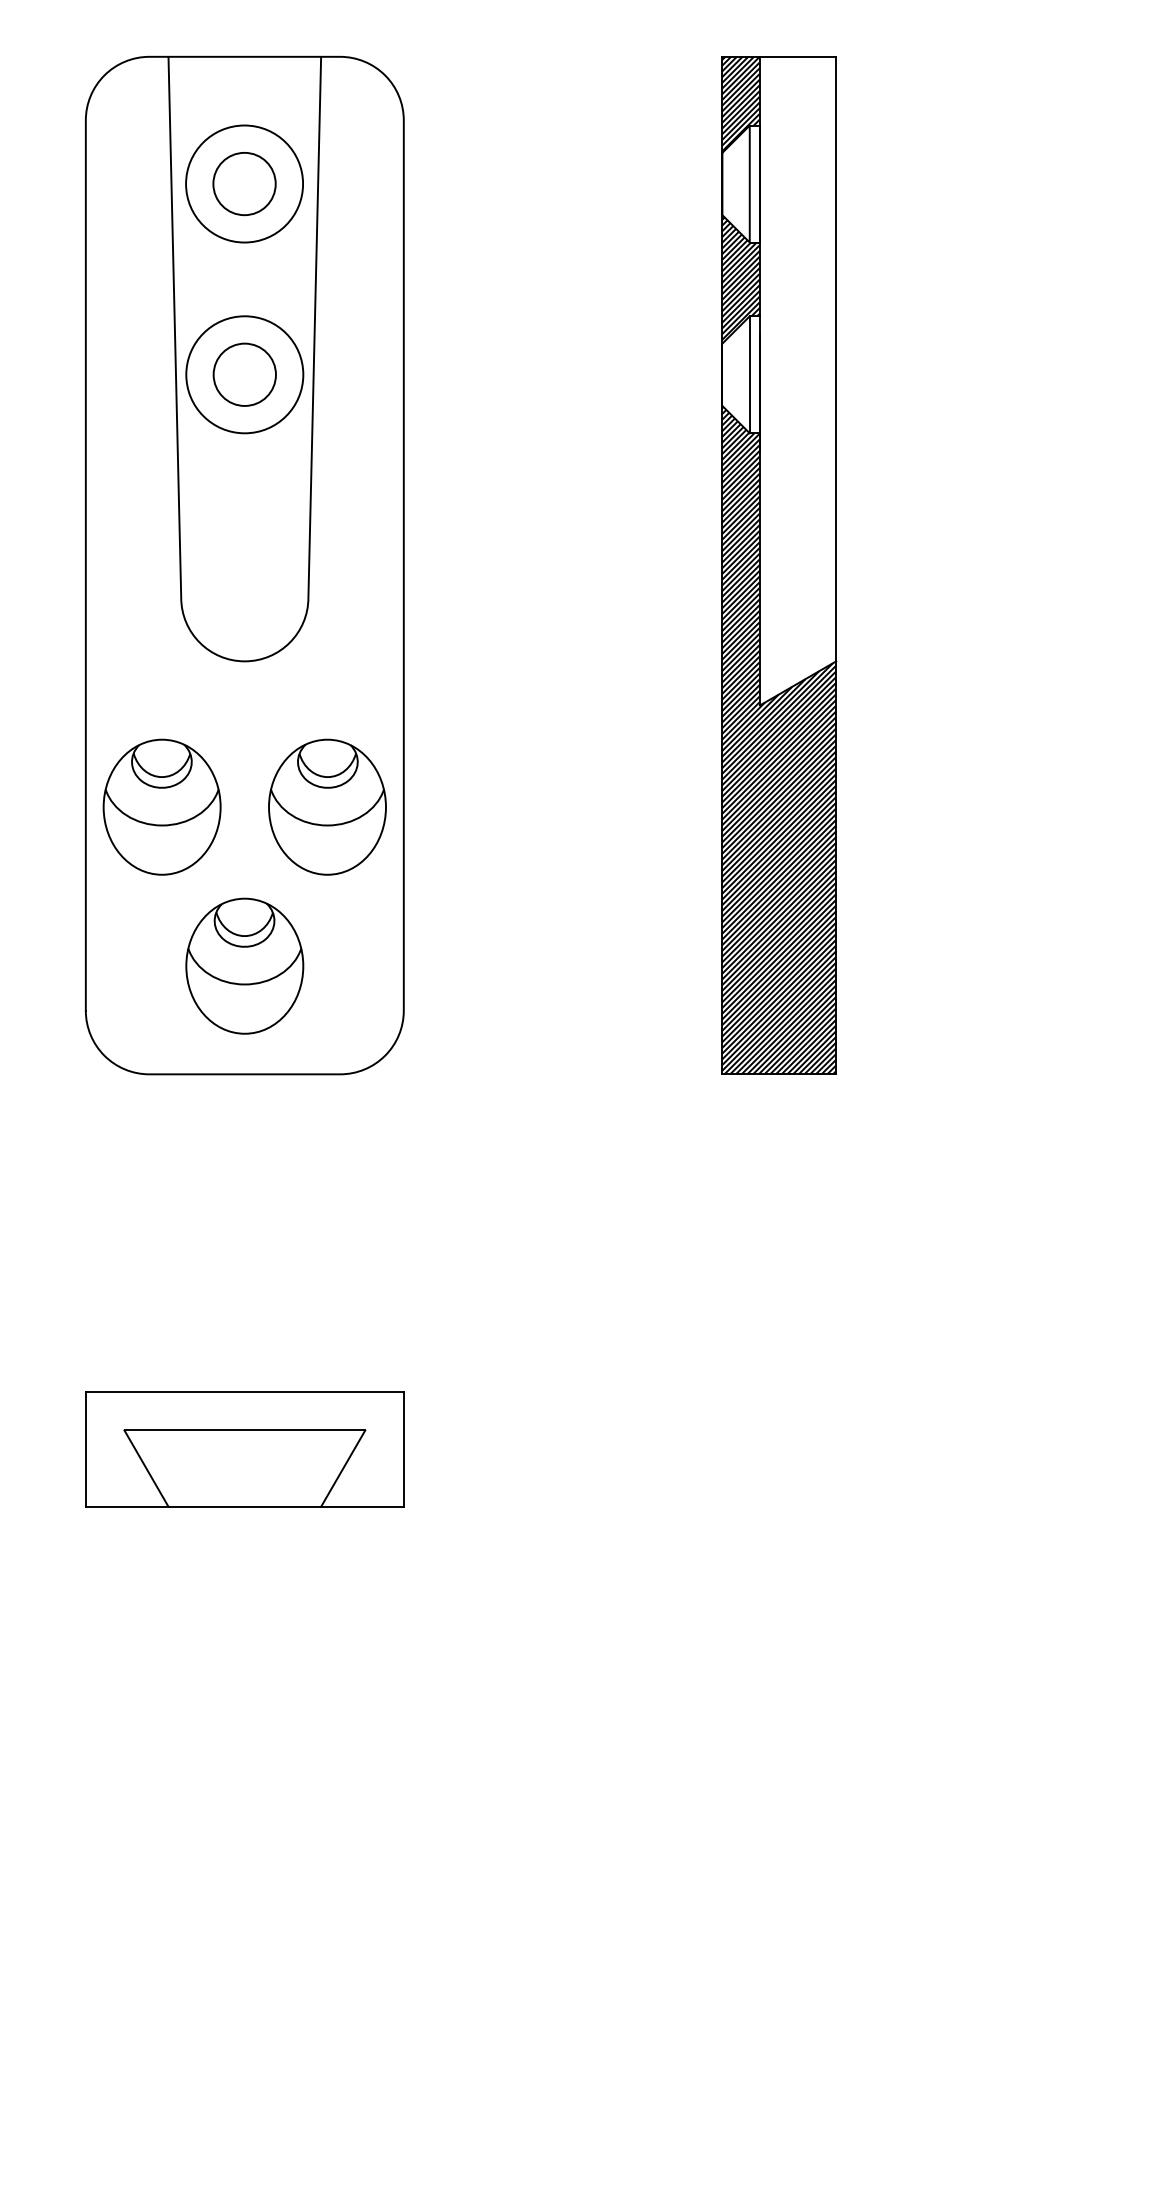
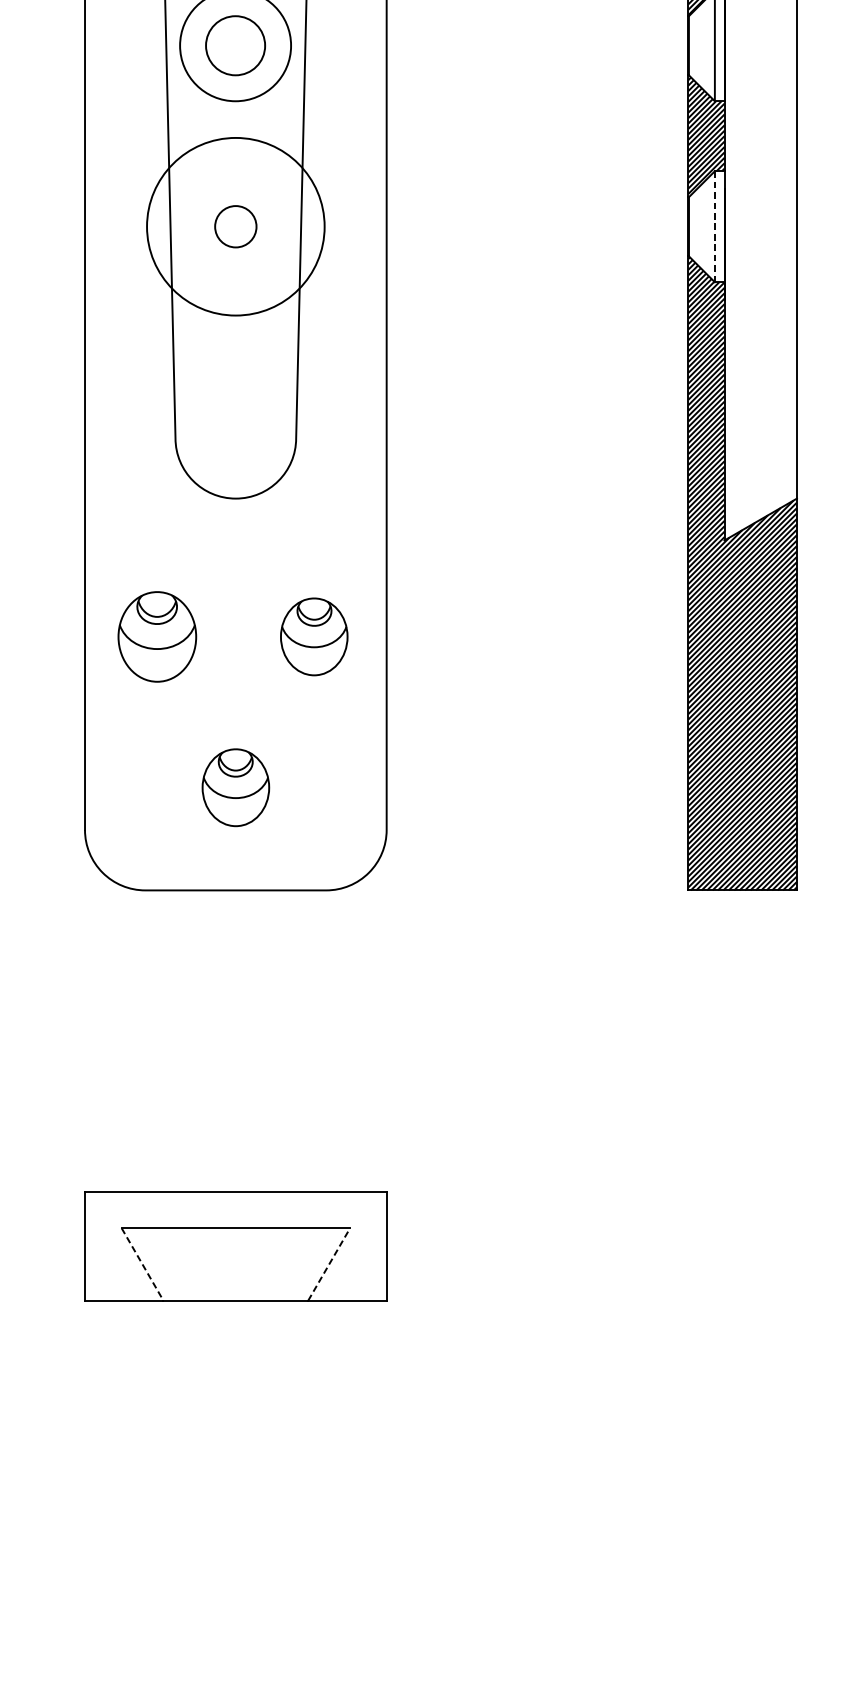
circle: (244, 374) -> (235, 226), size x0.7
circle: (244, 374) -> (235, 226), size x1.6
line: (749, 374) -> (714, 226), solid -> dashed
part: (161, 806) -> (156, 636), size x0.7
part: (327, 806) -> (314, 636), size x0.6
part: (244, 965) -> (235, 787), size x0.6
line: (343, 1468) -> (329, 1264), solid -> dashed
line: (146, 1469) -> (142, 1265), solid -> dashed

